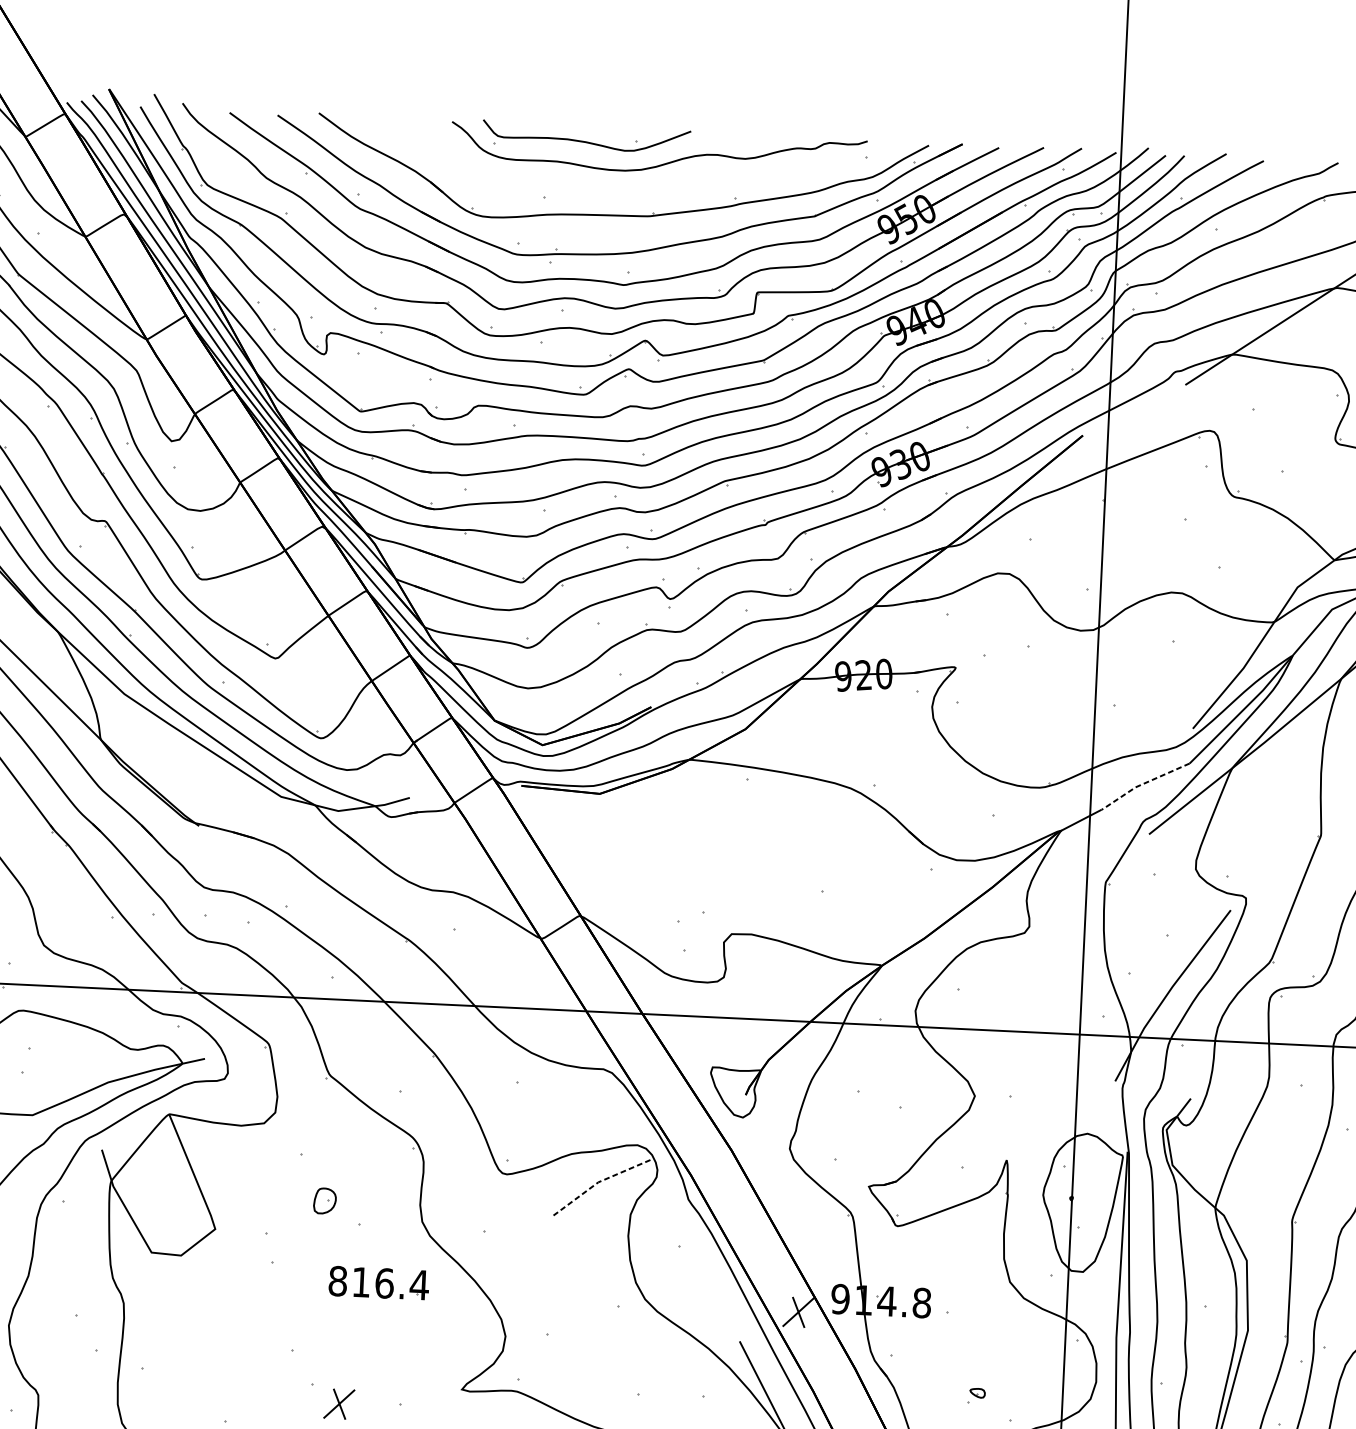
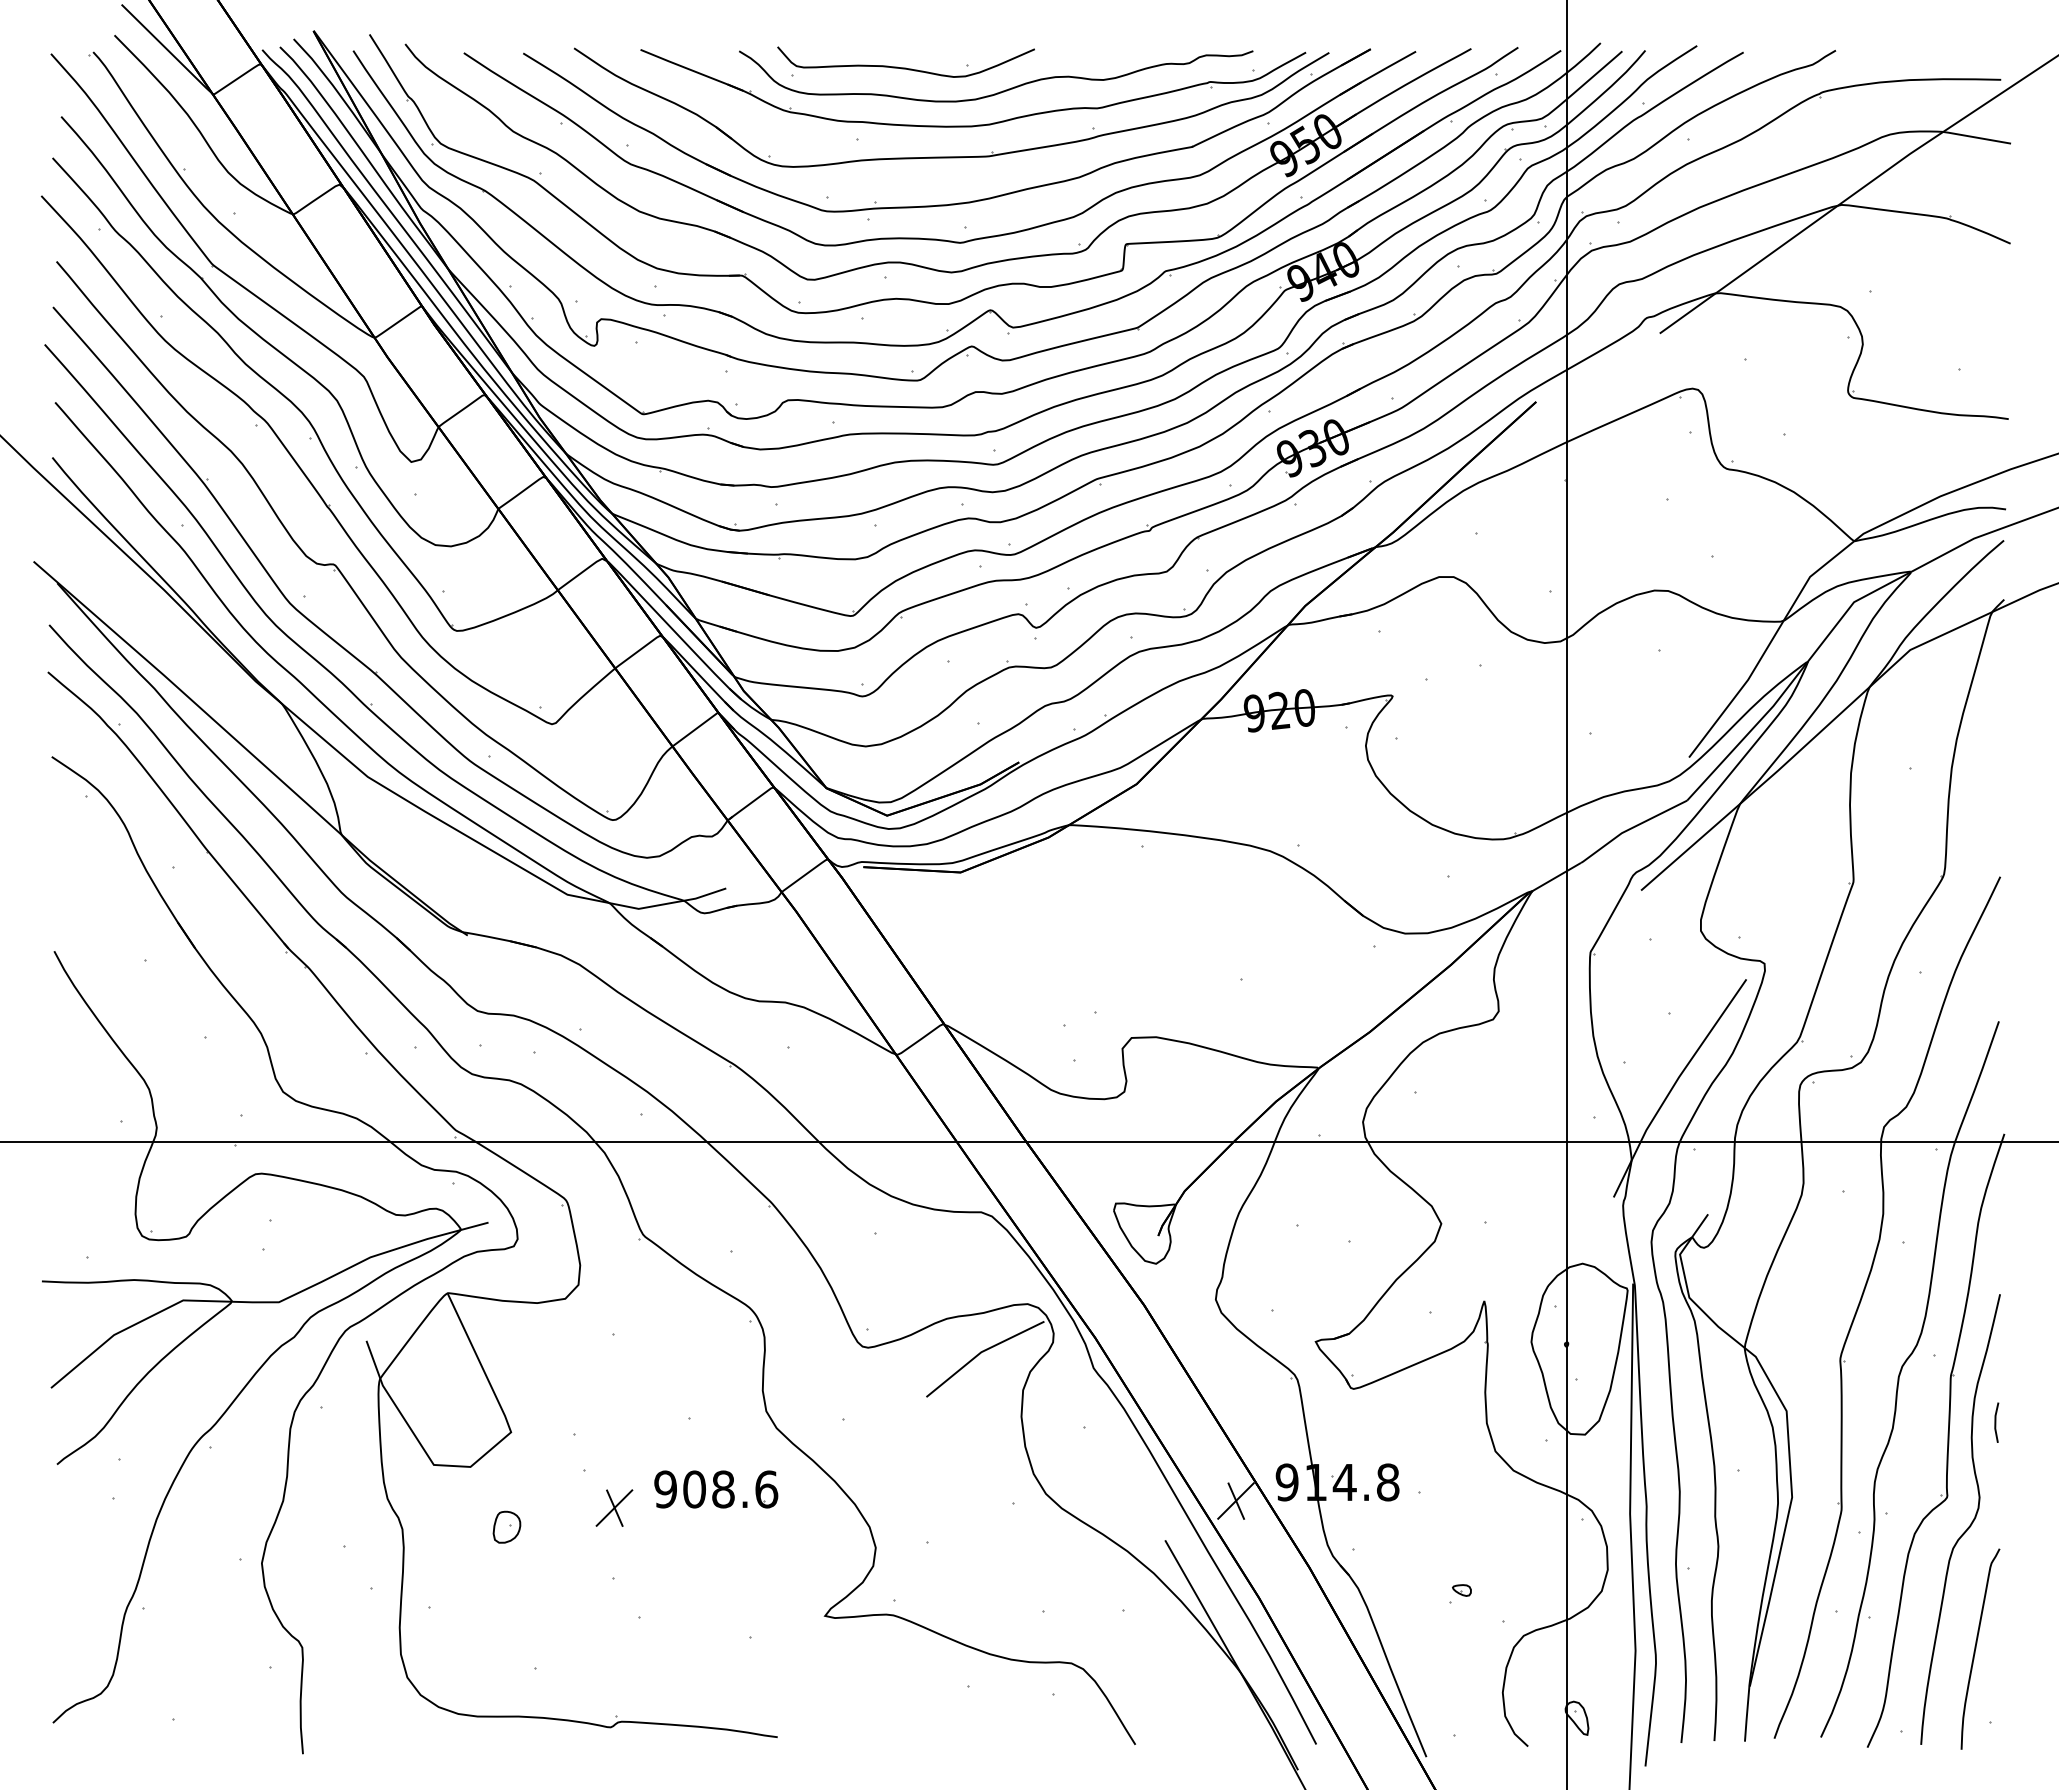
part: (641, 190) -> (977, 124), added
line: (1142, 784) -> (1629, 829), dashed -> solid
line: (598, 1182) -> (981, 1352), dashed -> solid
part: (324, 1200) -> (506, 1526), moved
text: (379, 1283) -> (716, 1489), 816.4 -> 908.6
part: (339, 1403) -> (614, 1507), moved

